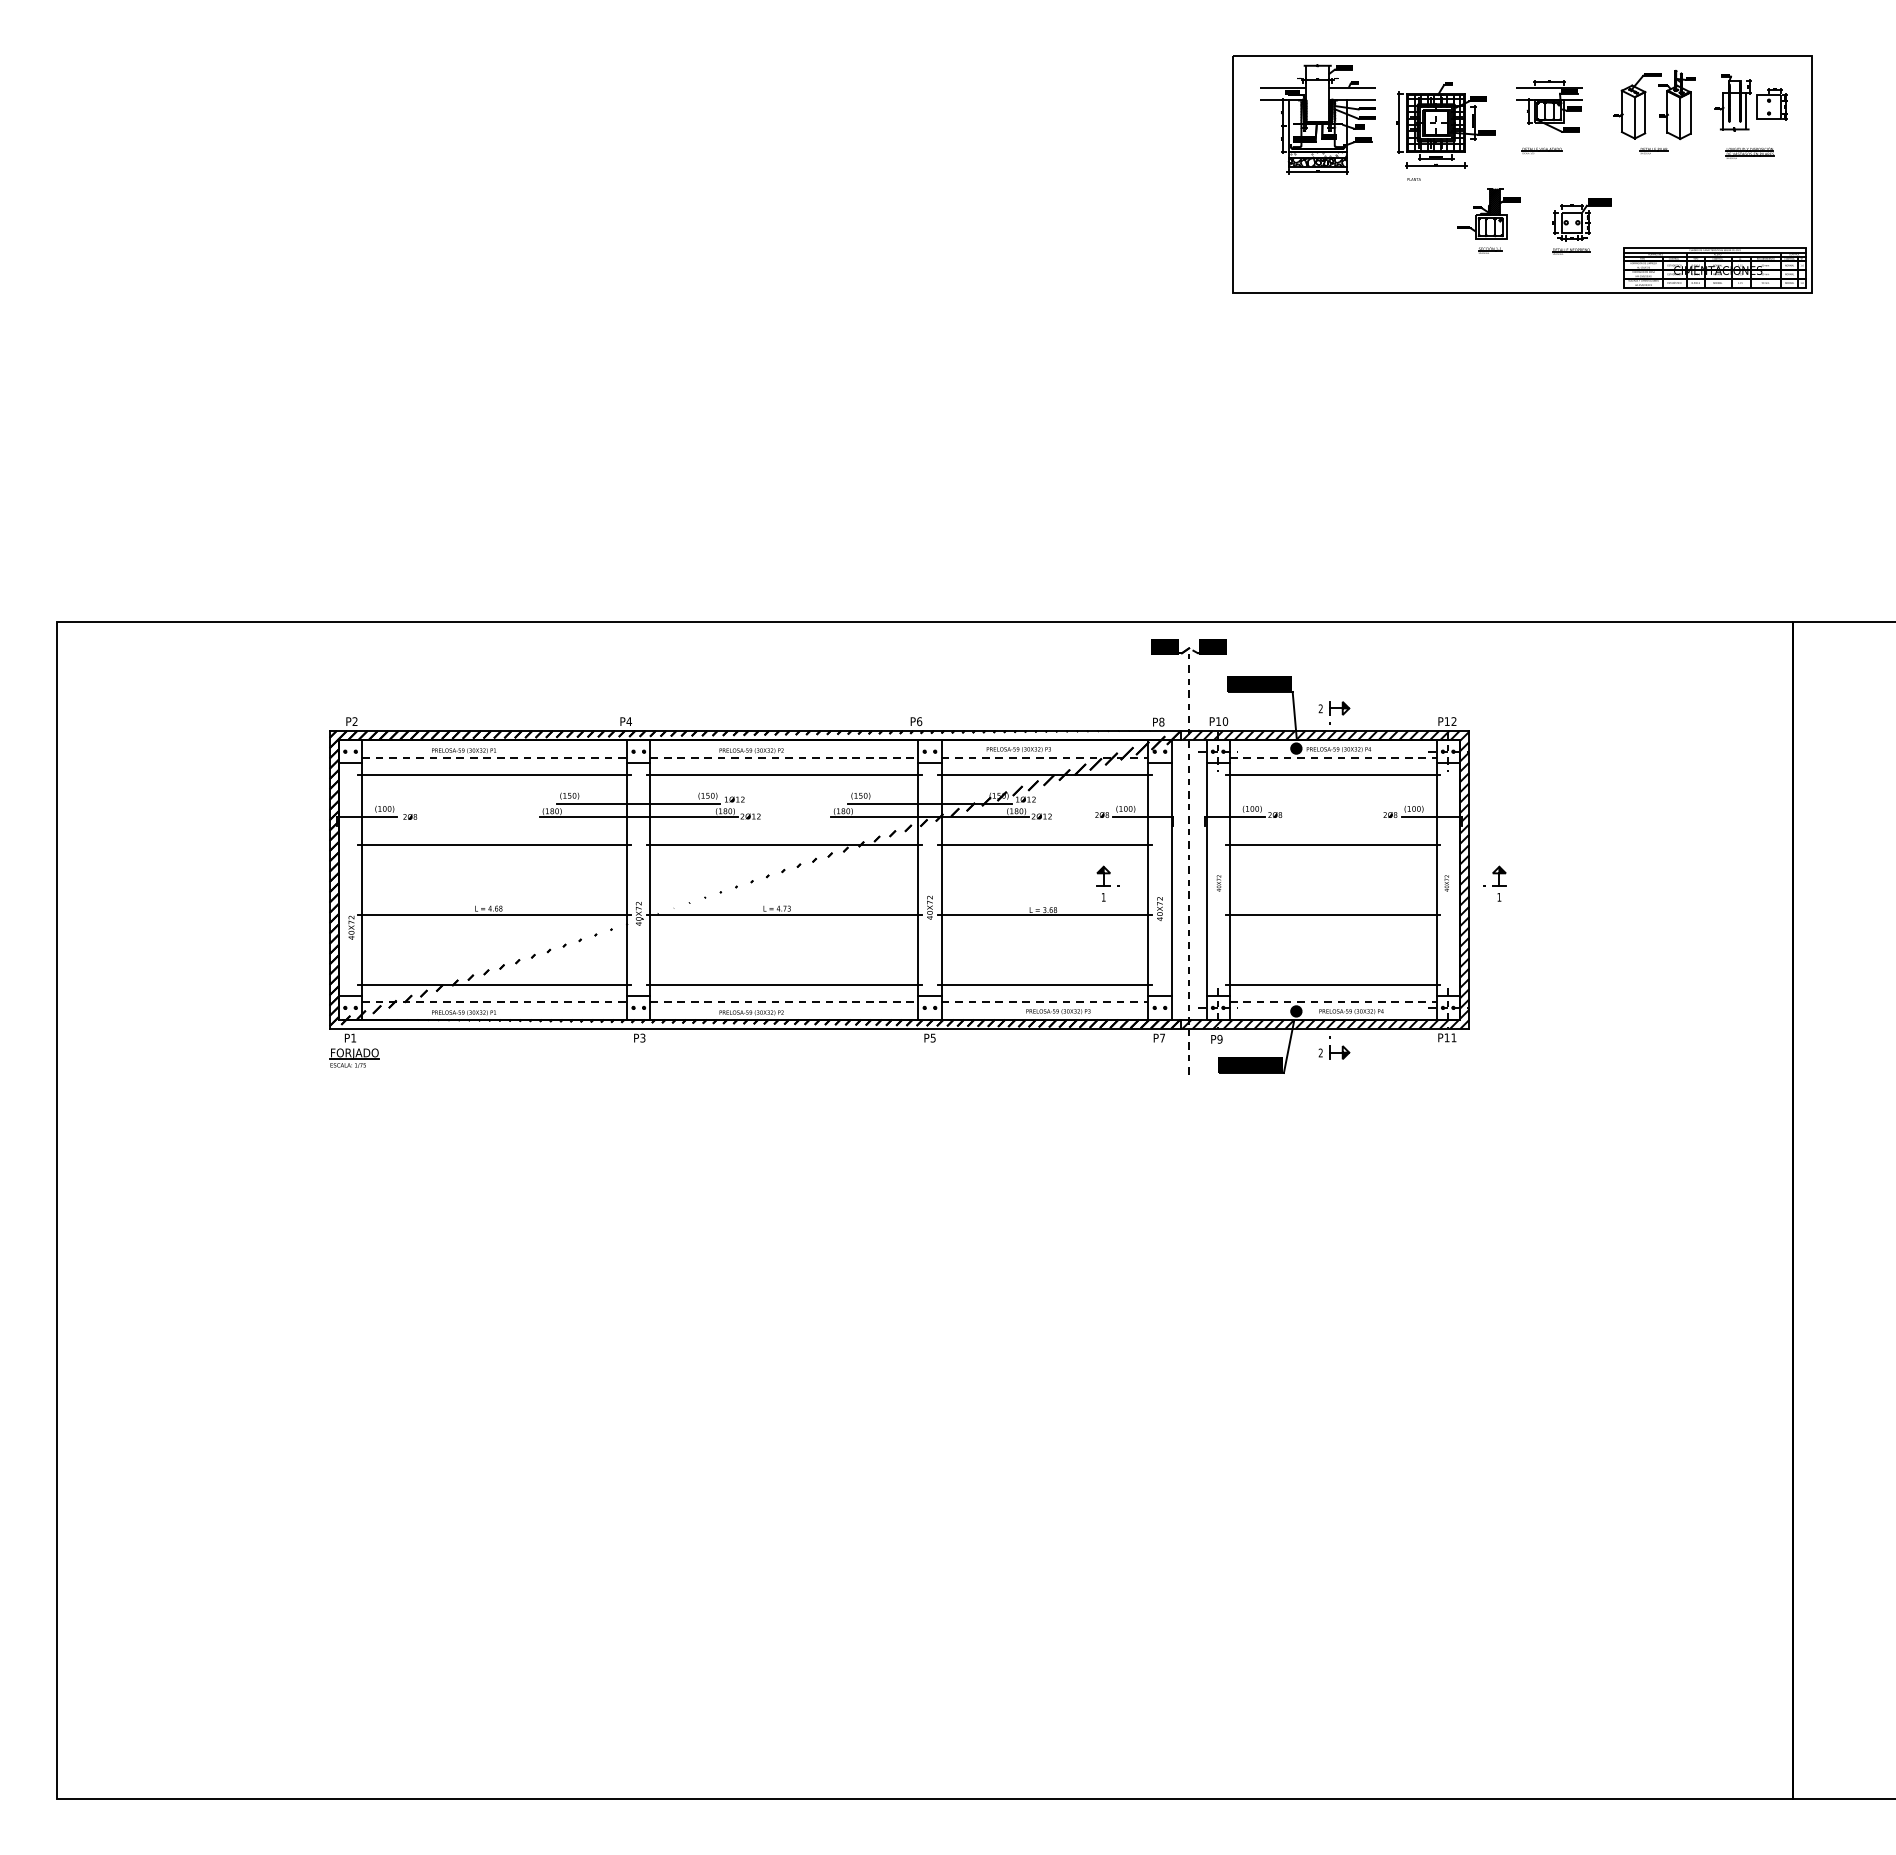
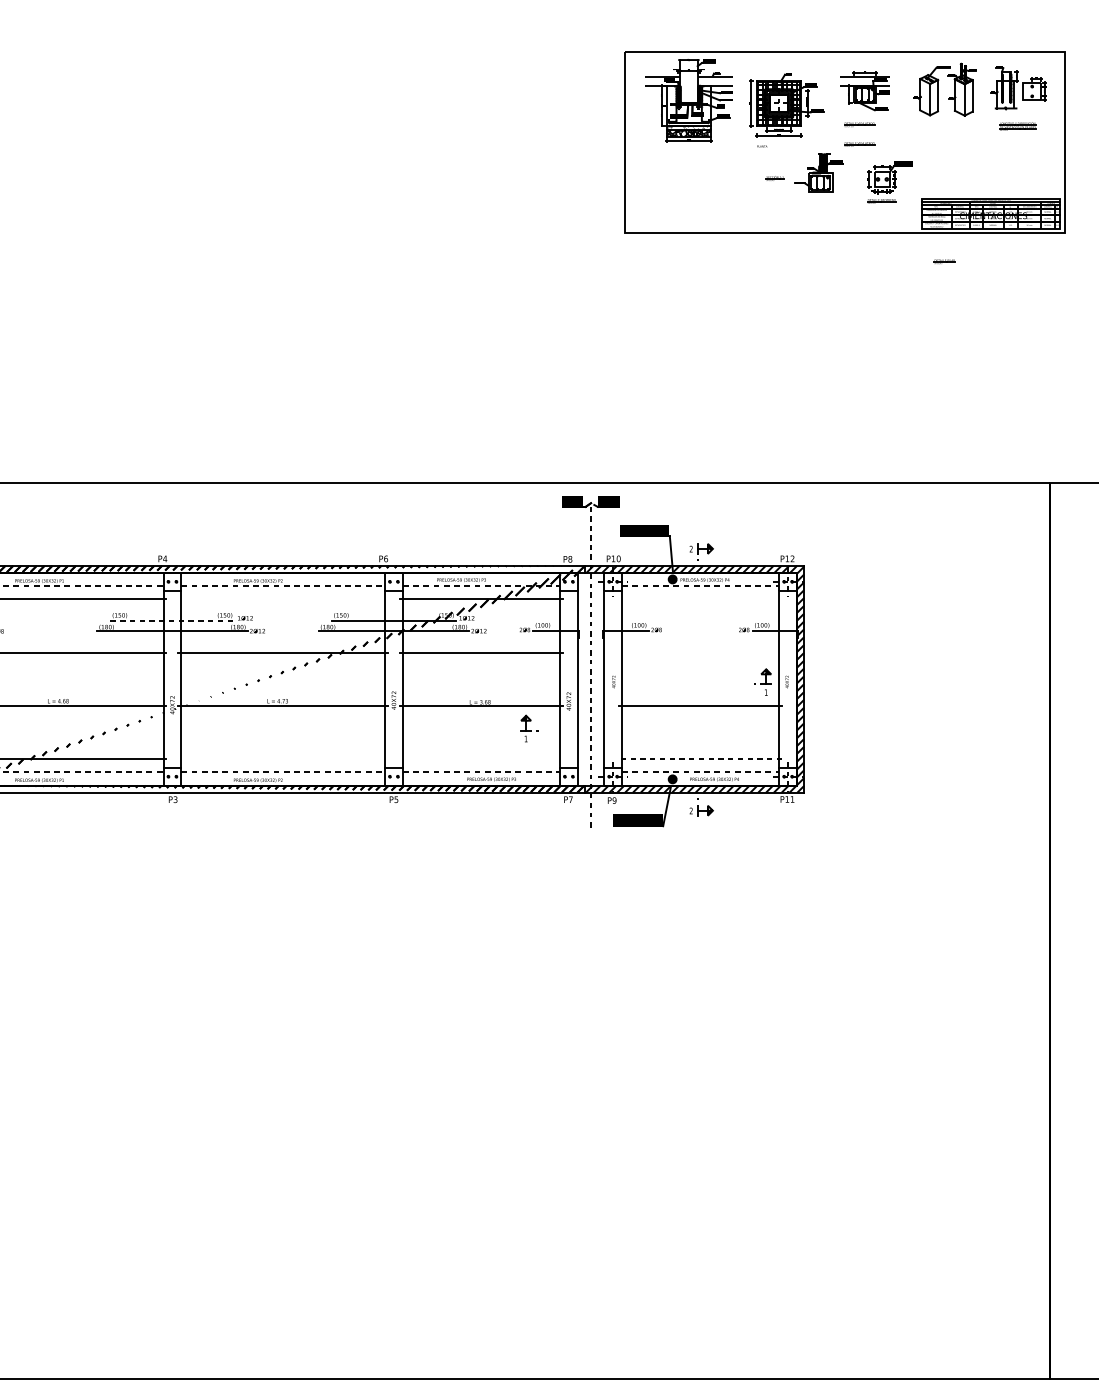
part: (1653, 151) -> (944, 262), moved
part: (1541, 176) -> (859, 144), added
part: (1490, 250) -> (775, 178), moved
line: (784, 774) -> (283, 599), removed
line: (1333, 774) -> (700, 599), removed
line: (638, 803) -> (172, 621), solid -> dashed
line: (1333, 844) -> (700, 652), removed
part: (1107, 883) -> (528, 728), moved
part: (1494, 883) -> (762, 682), moved
line: (784, 985) -> (283, 759), removed
line: (1044, 985) -> (481, 759), removed
line: (1332, 985) -> (700, 759), solid -> dashed

